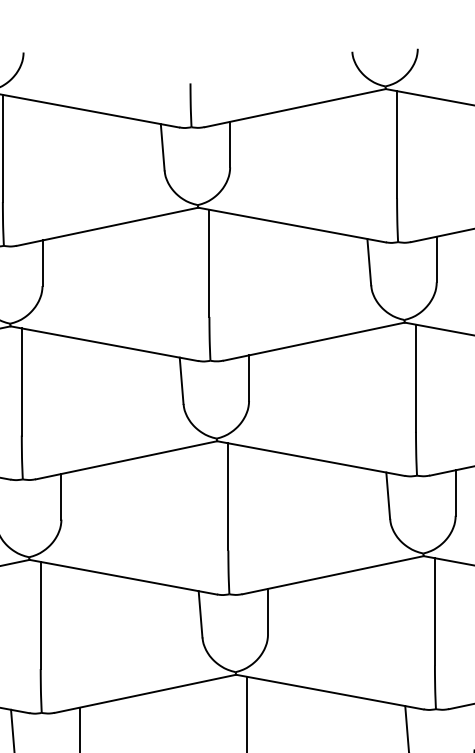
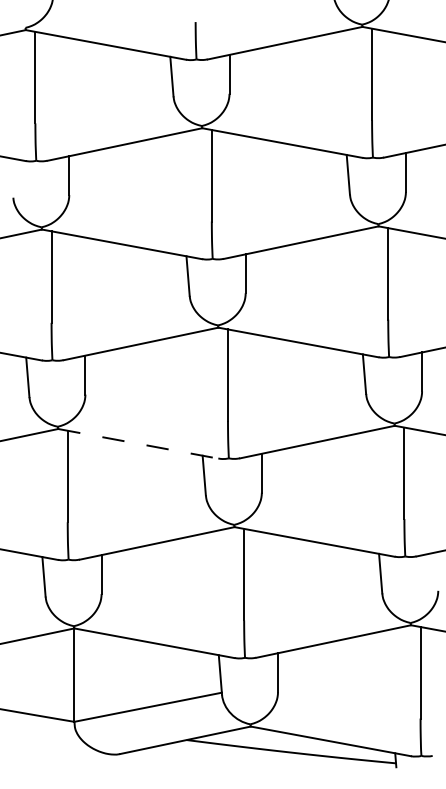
line: (123, 576) -> (138, 443), solid -> dashed

